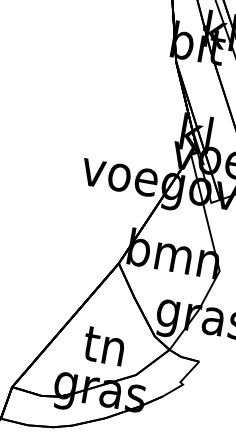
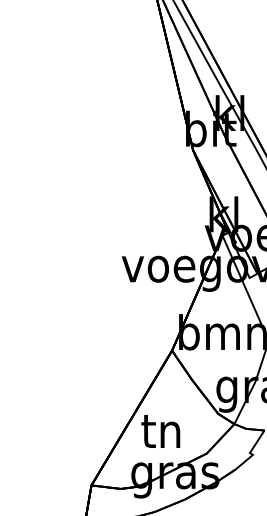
text: (103, 346) -> (160, 431), moved

